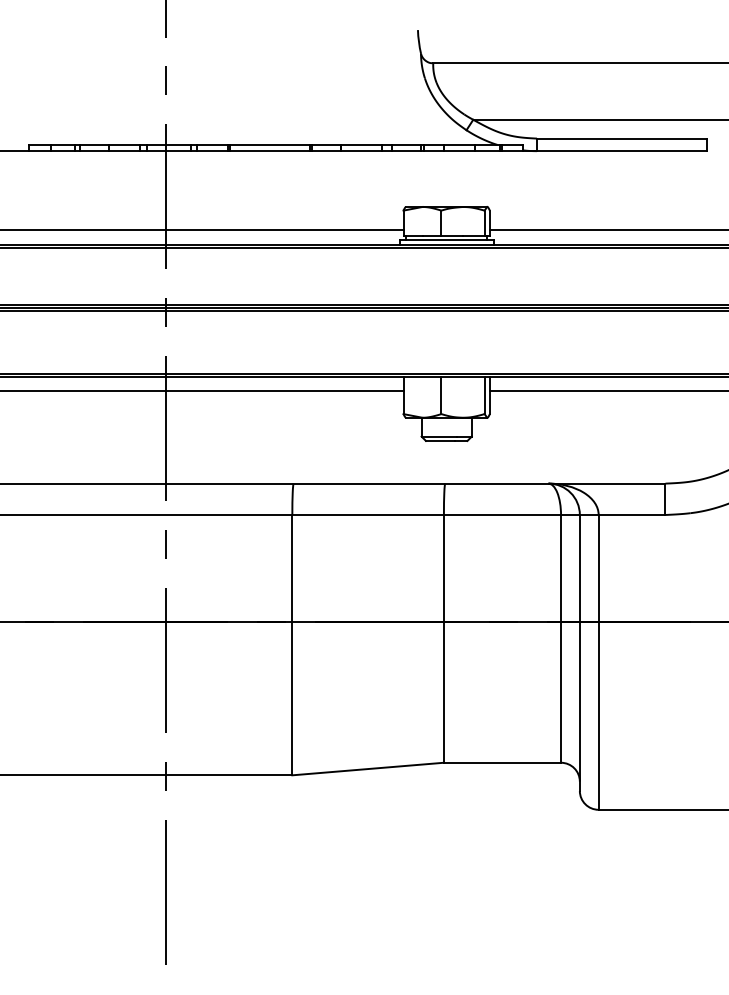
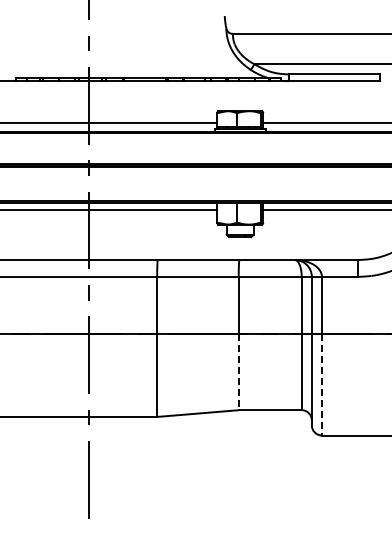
line: (443, 692) -> (238, 372), solid -> dashed
line: (597, 714) -> (321, 384), solid -> dashed

